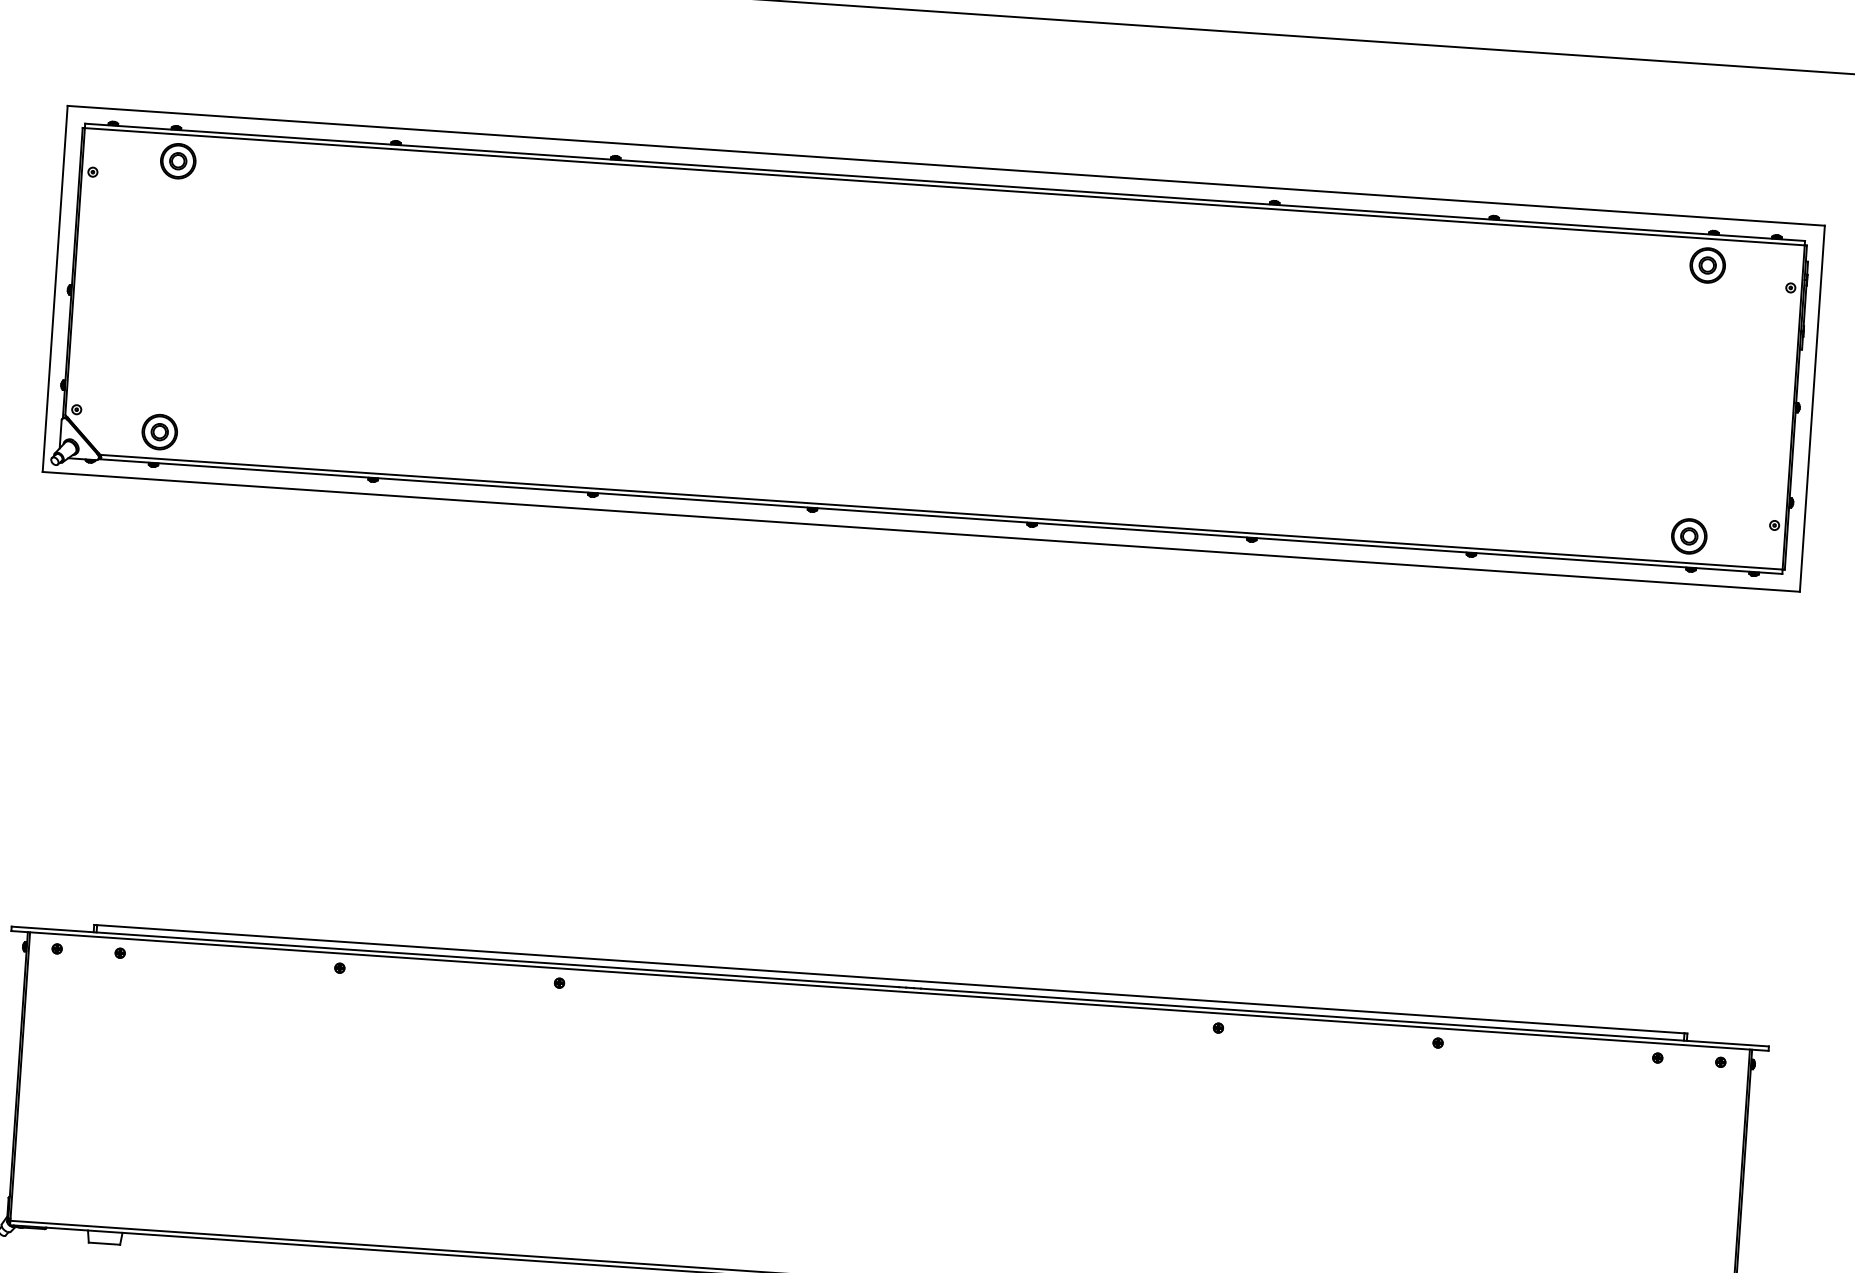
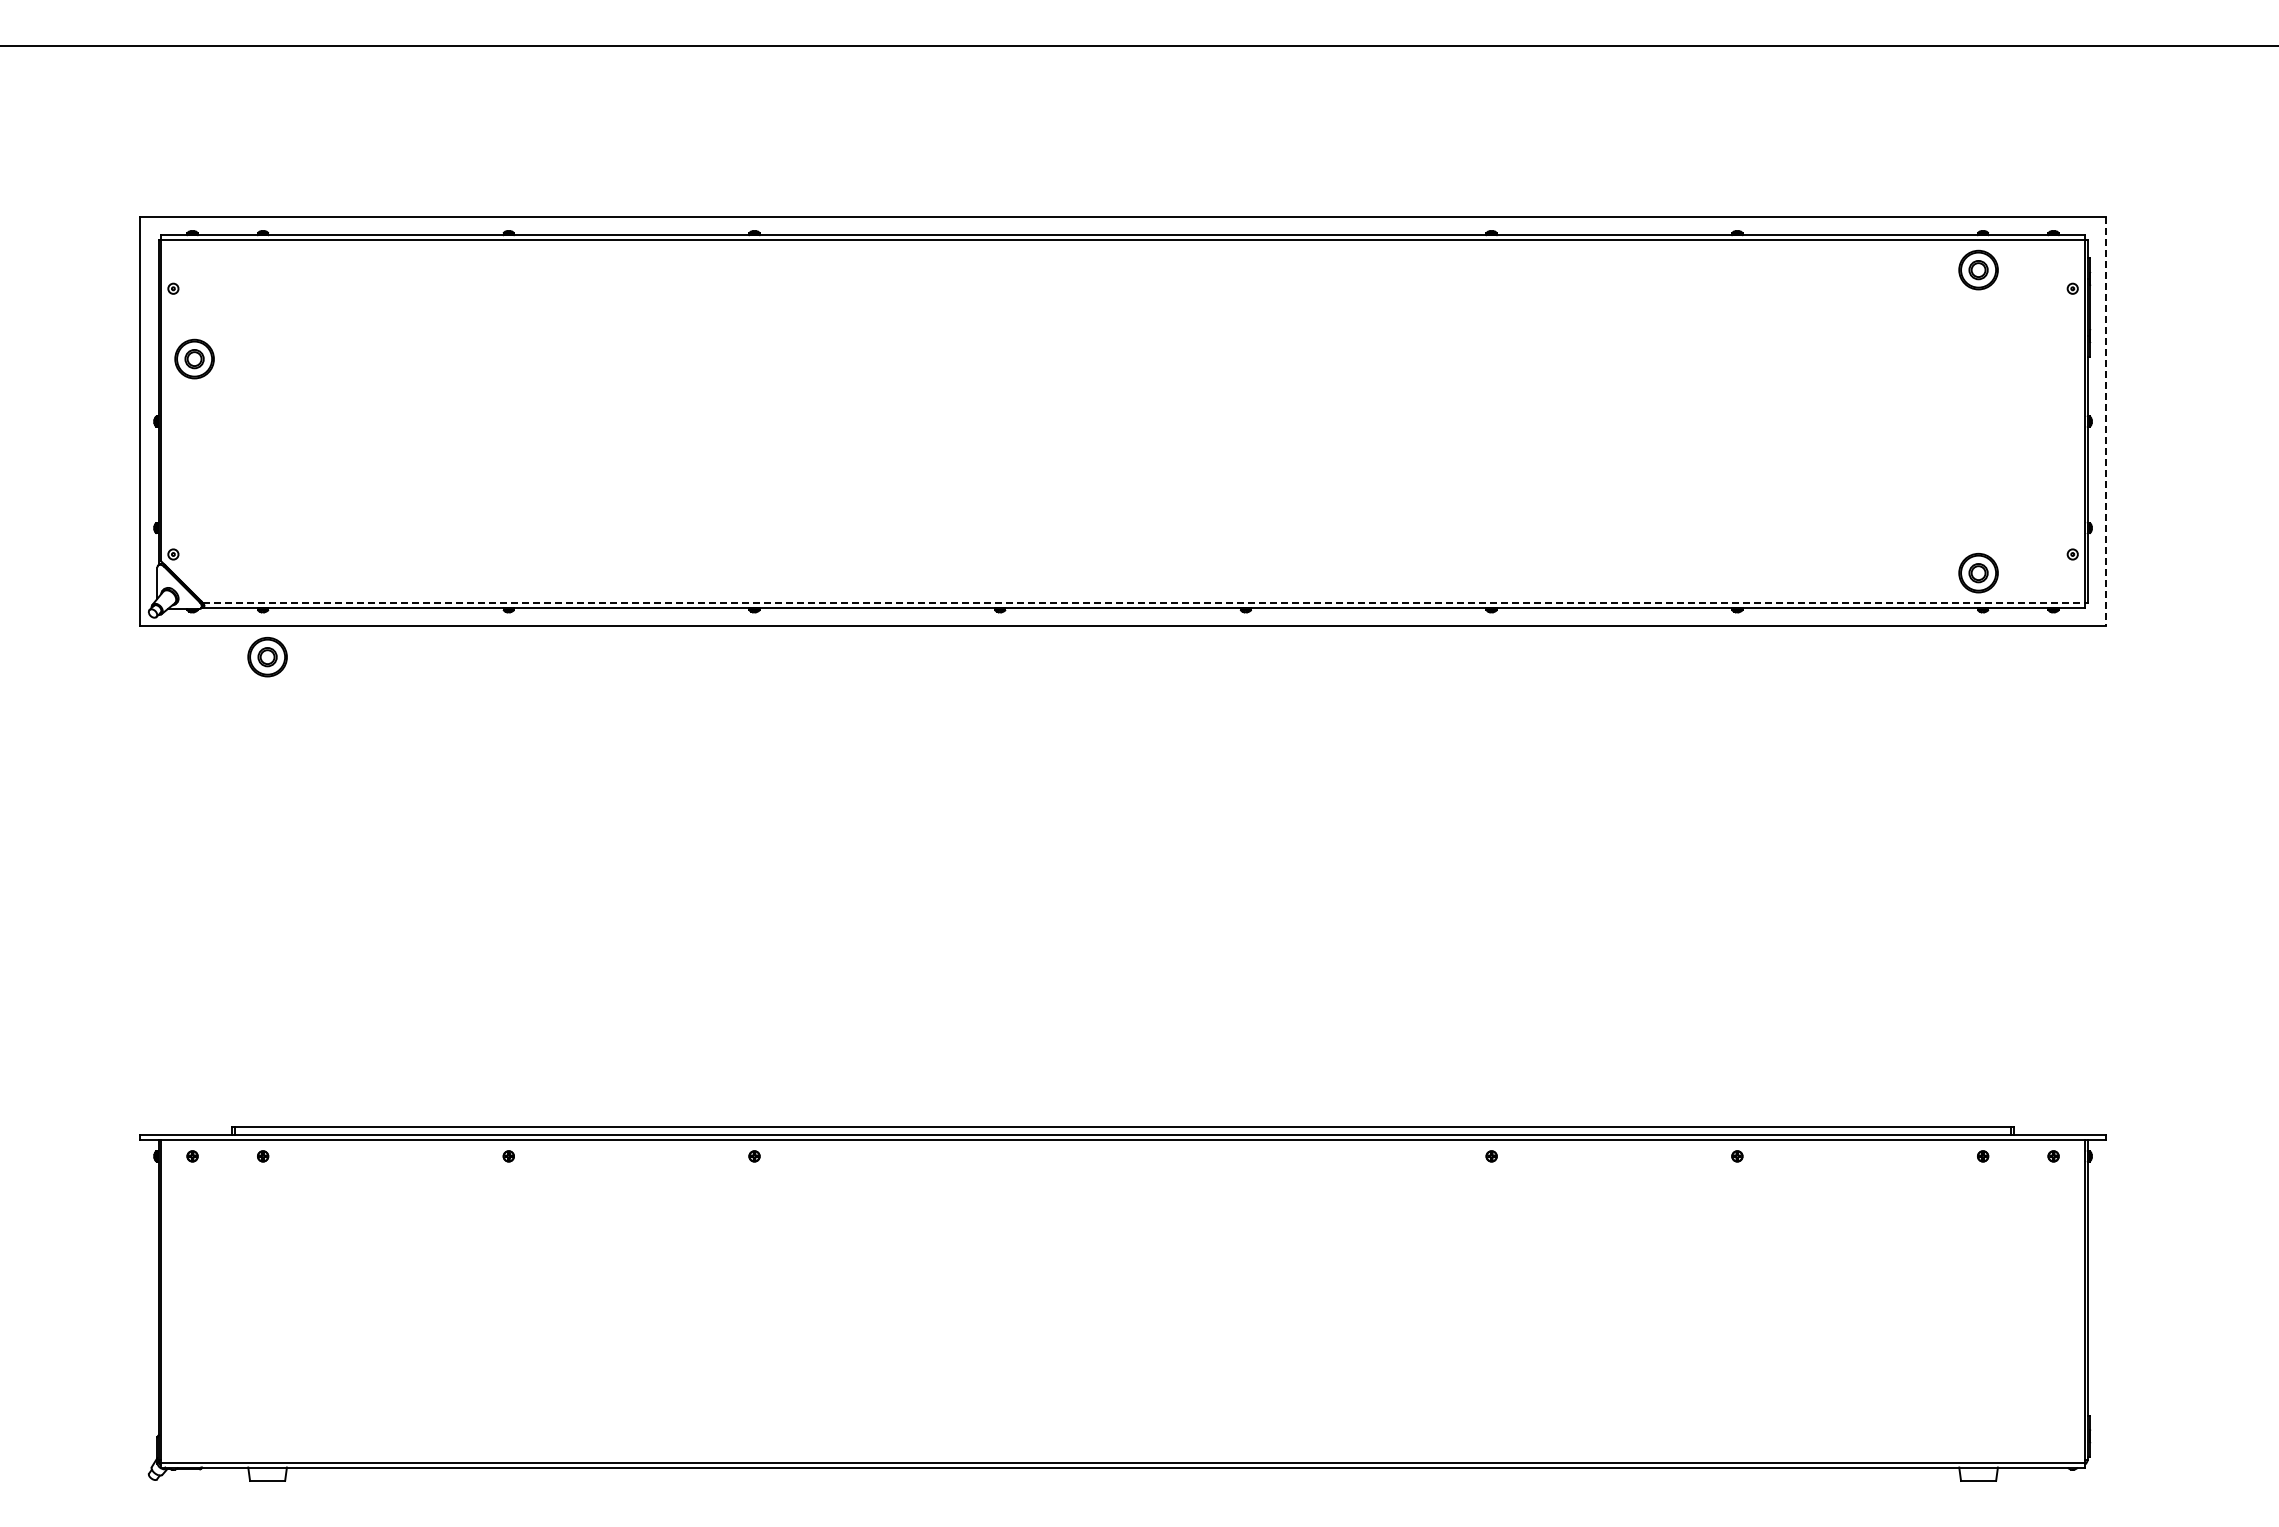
part: (178, 160) -> (194, 358), moved
line: (1811, 408) -> (2105, 421), solid -> dashed
part: (159, 432) -> (267, 657), moved
line: (941, 511) -> (1144, 602), solid -> dashed

